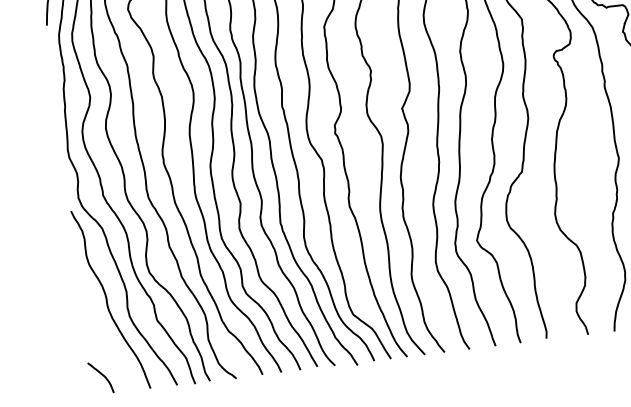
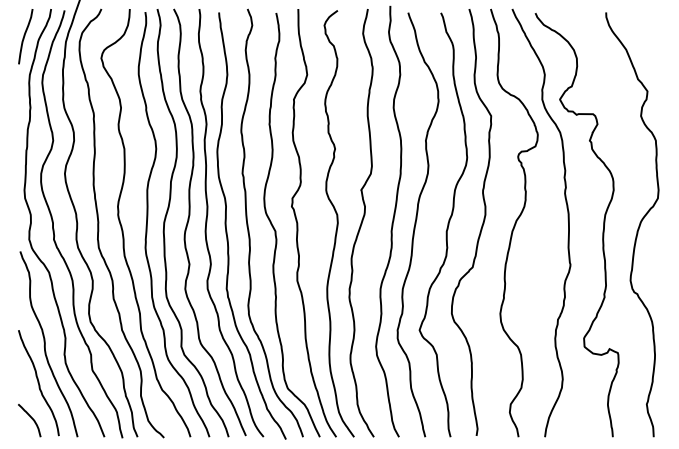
curve: (105, 340) -> (38, 383), added

